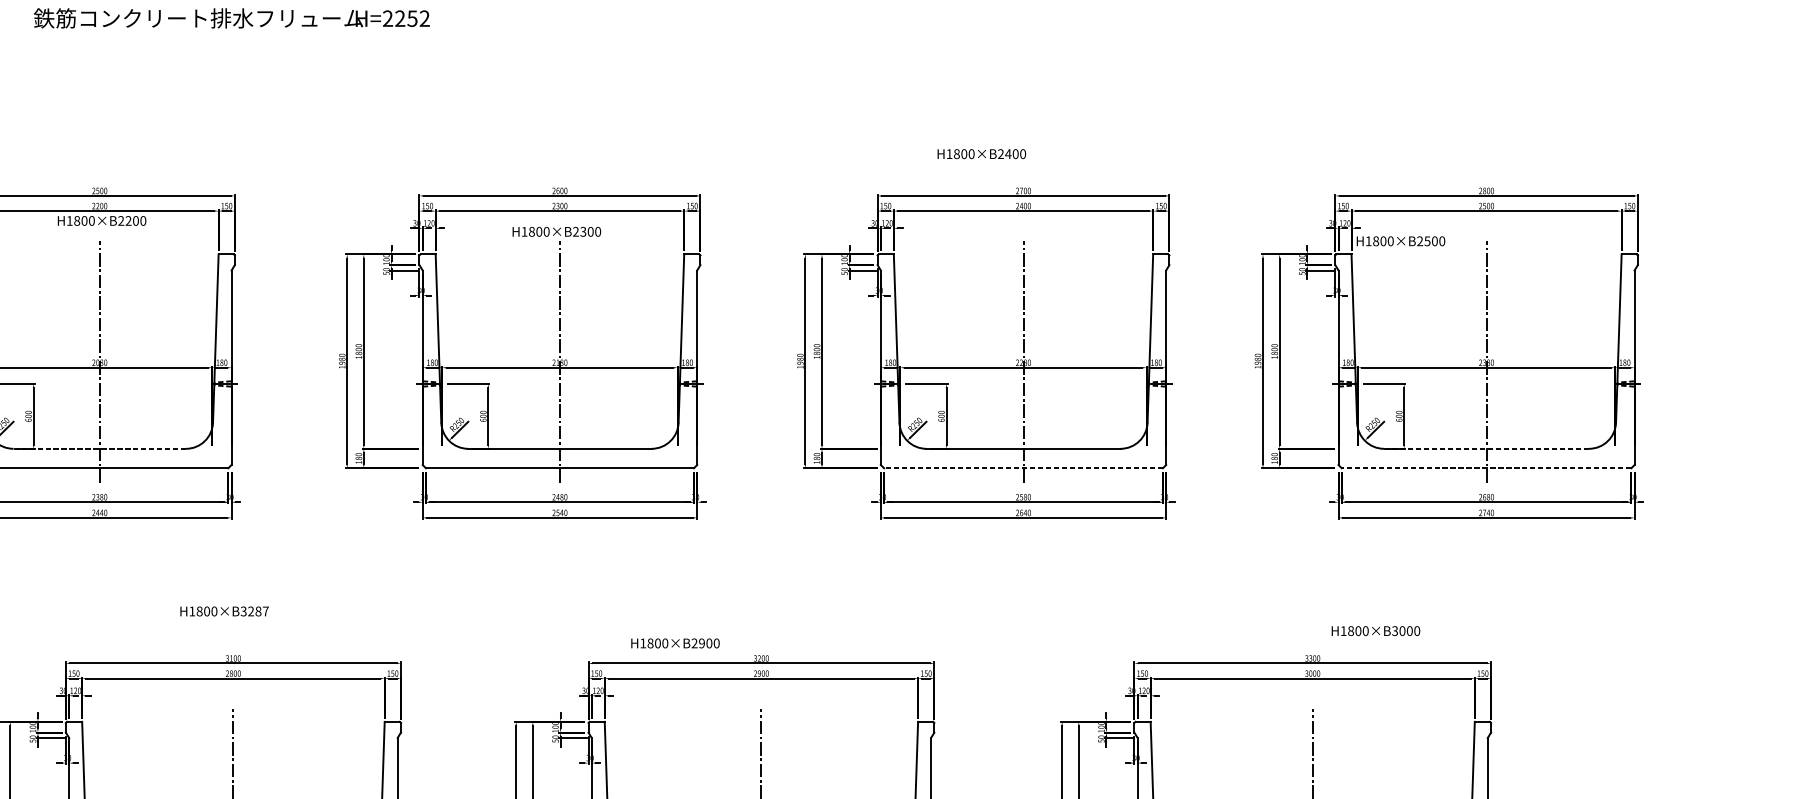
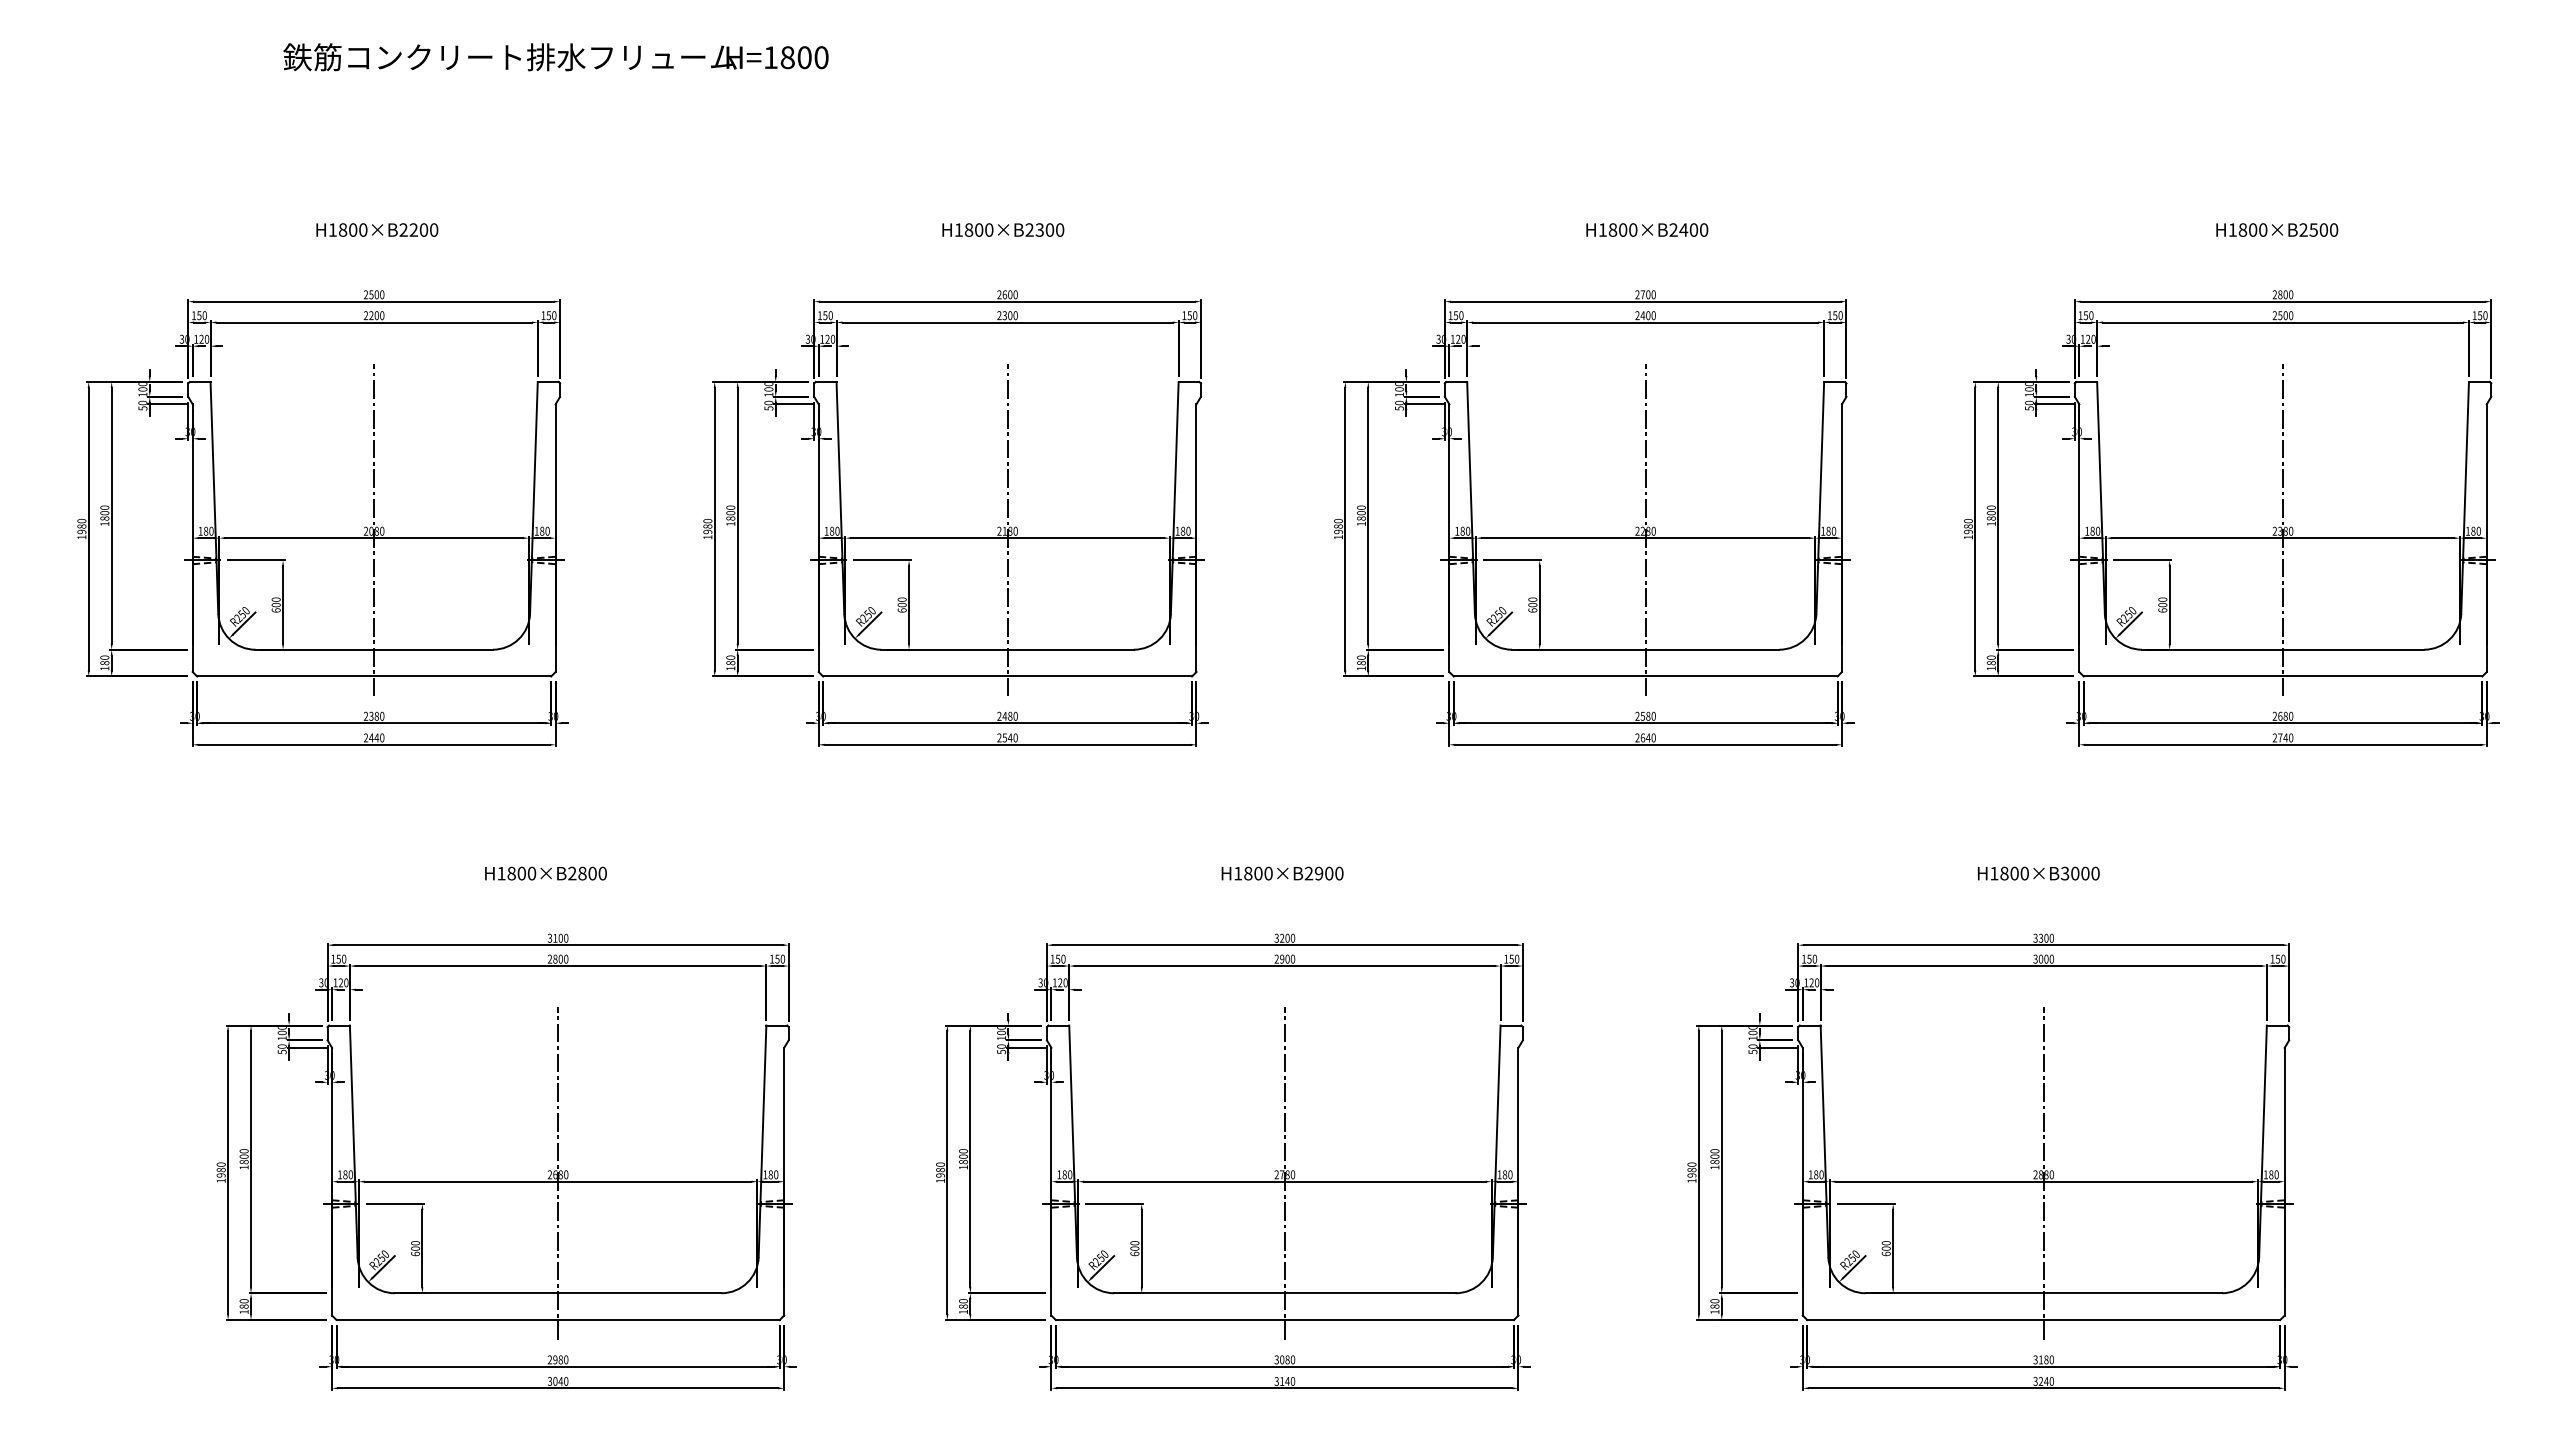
text: (405, 18) -> (795, 57), H=2252 -> H=1800
text: (981, 153) -> (1647, 229), moved
text: (102, 220) -> (377, 229), moved
text: (556, 231) -> (1003, 229), moved
text: (1401, 240) -> (2277, 229), moved
line: (100, 448) -> (374, 649), dashed -> solid
line: (1486, 448) -> (2283, 649), dashed -> solid
line: (1023, 468) -> (1645, 676), dashed -> solid
line: (1486, 468) -> (2282, 676), dashed -> solid
text: (254, 611) -> (587, 873), H1800×B3287 -> H1800×B2800
text: (1375, 631) -> (2038, 873), moved
text: (675, 643) -> (1282, 873), moved

